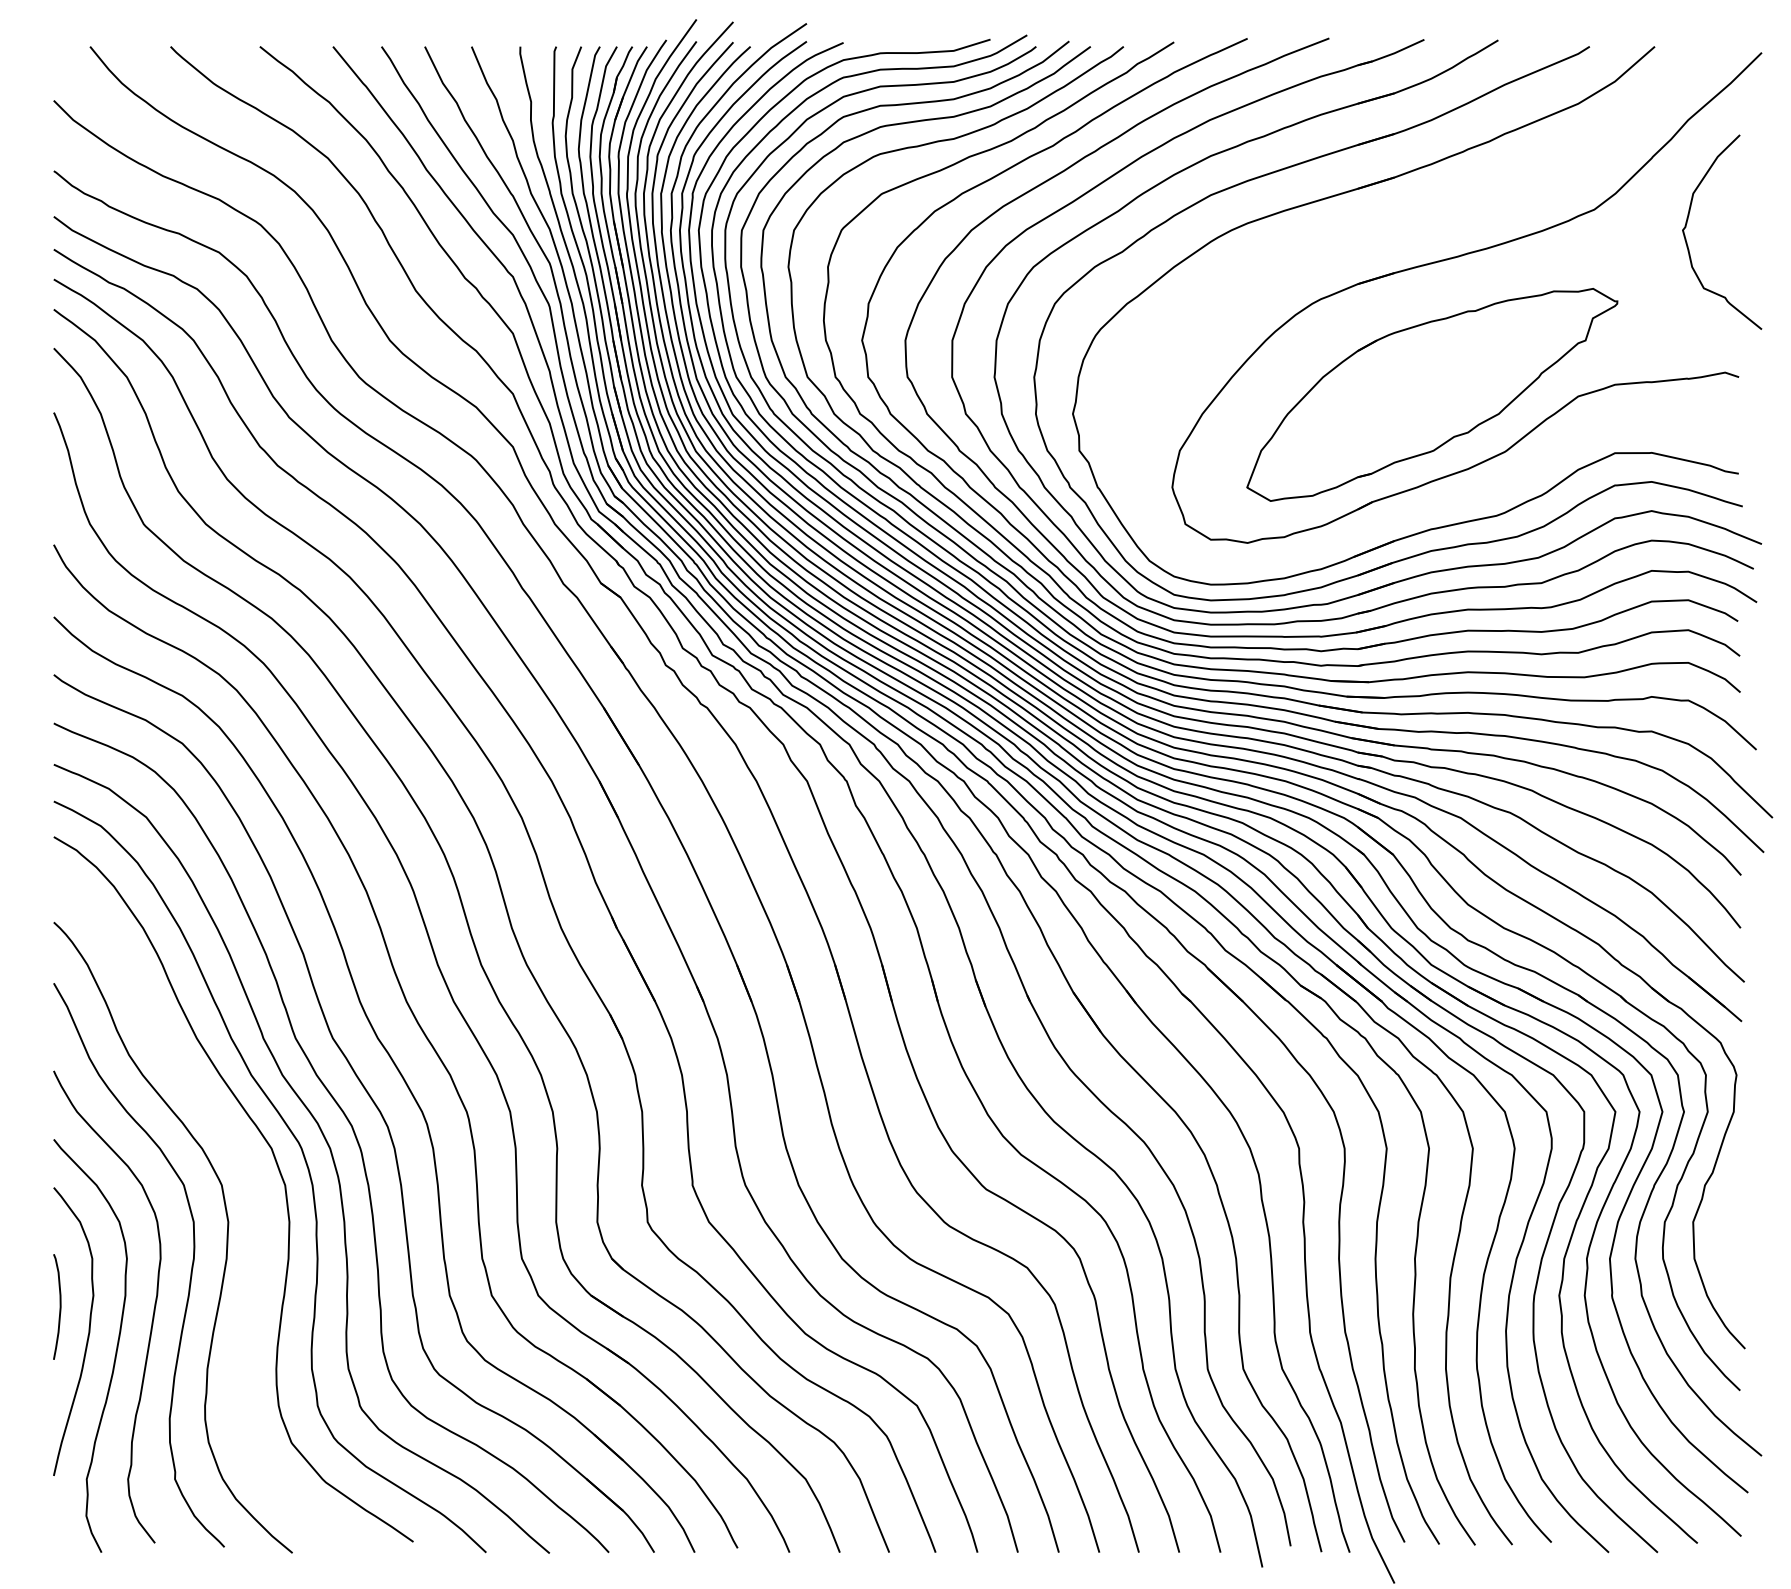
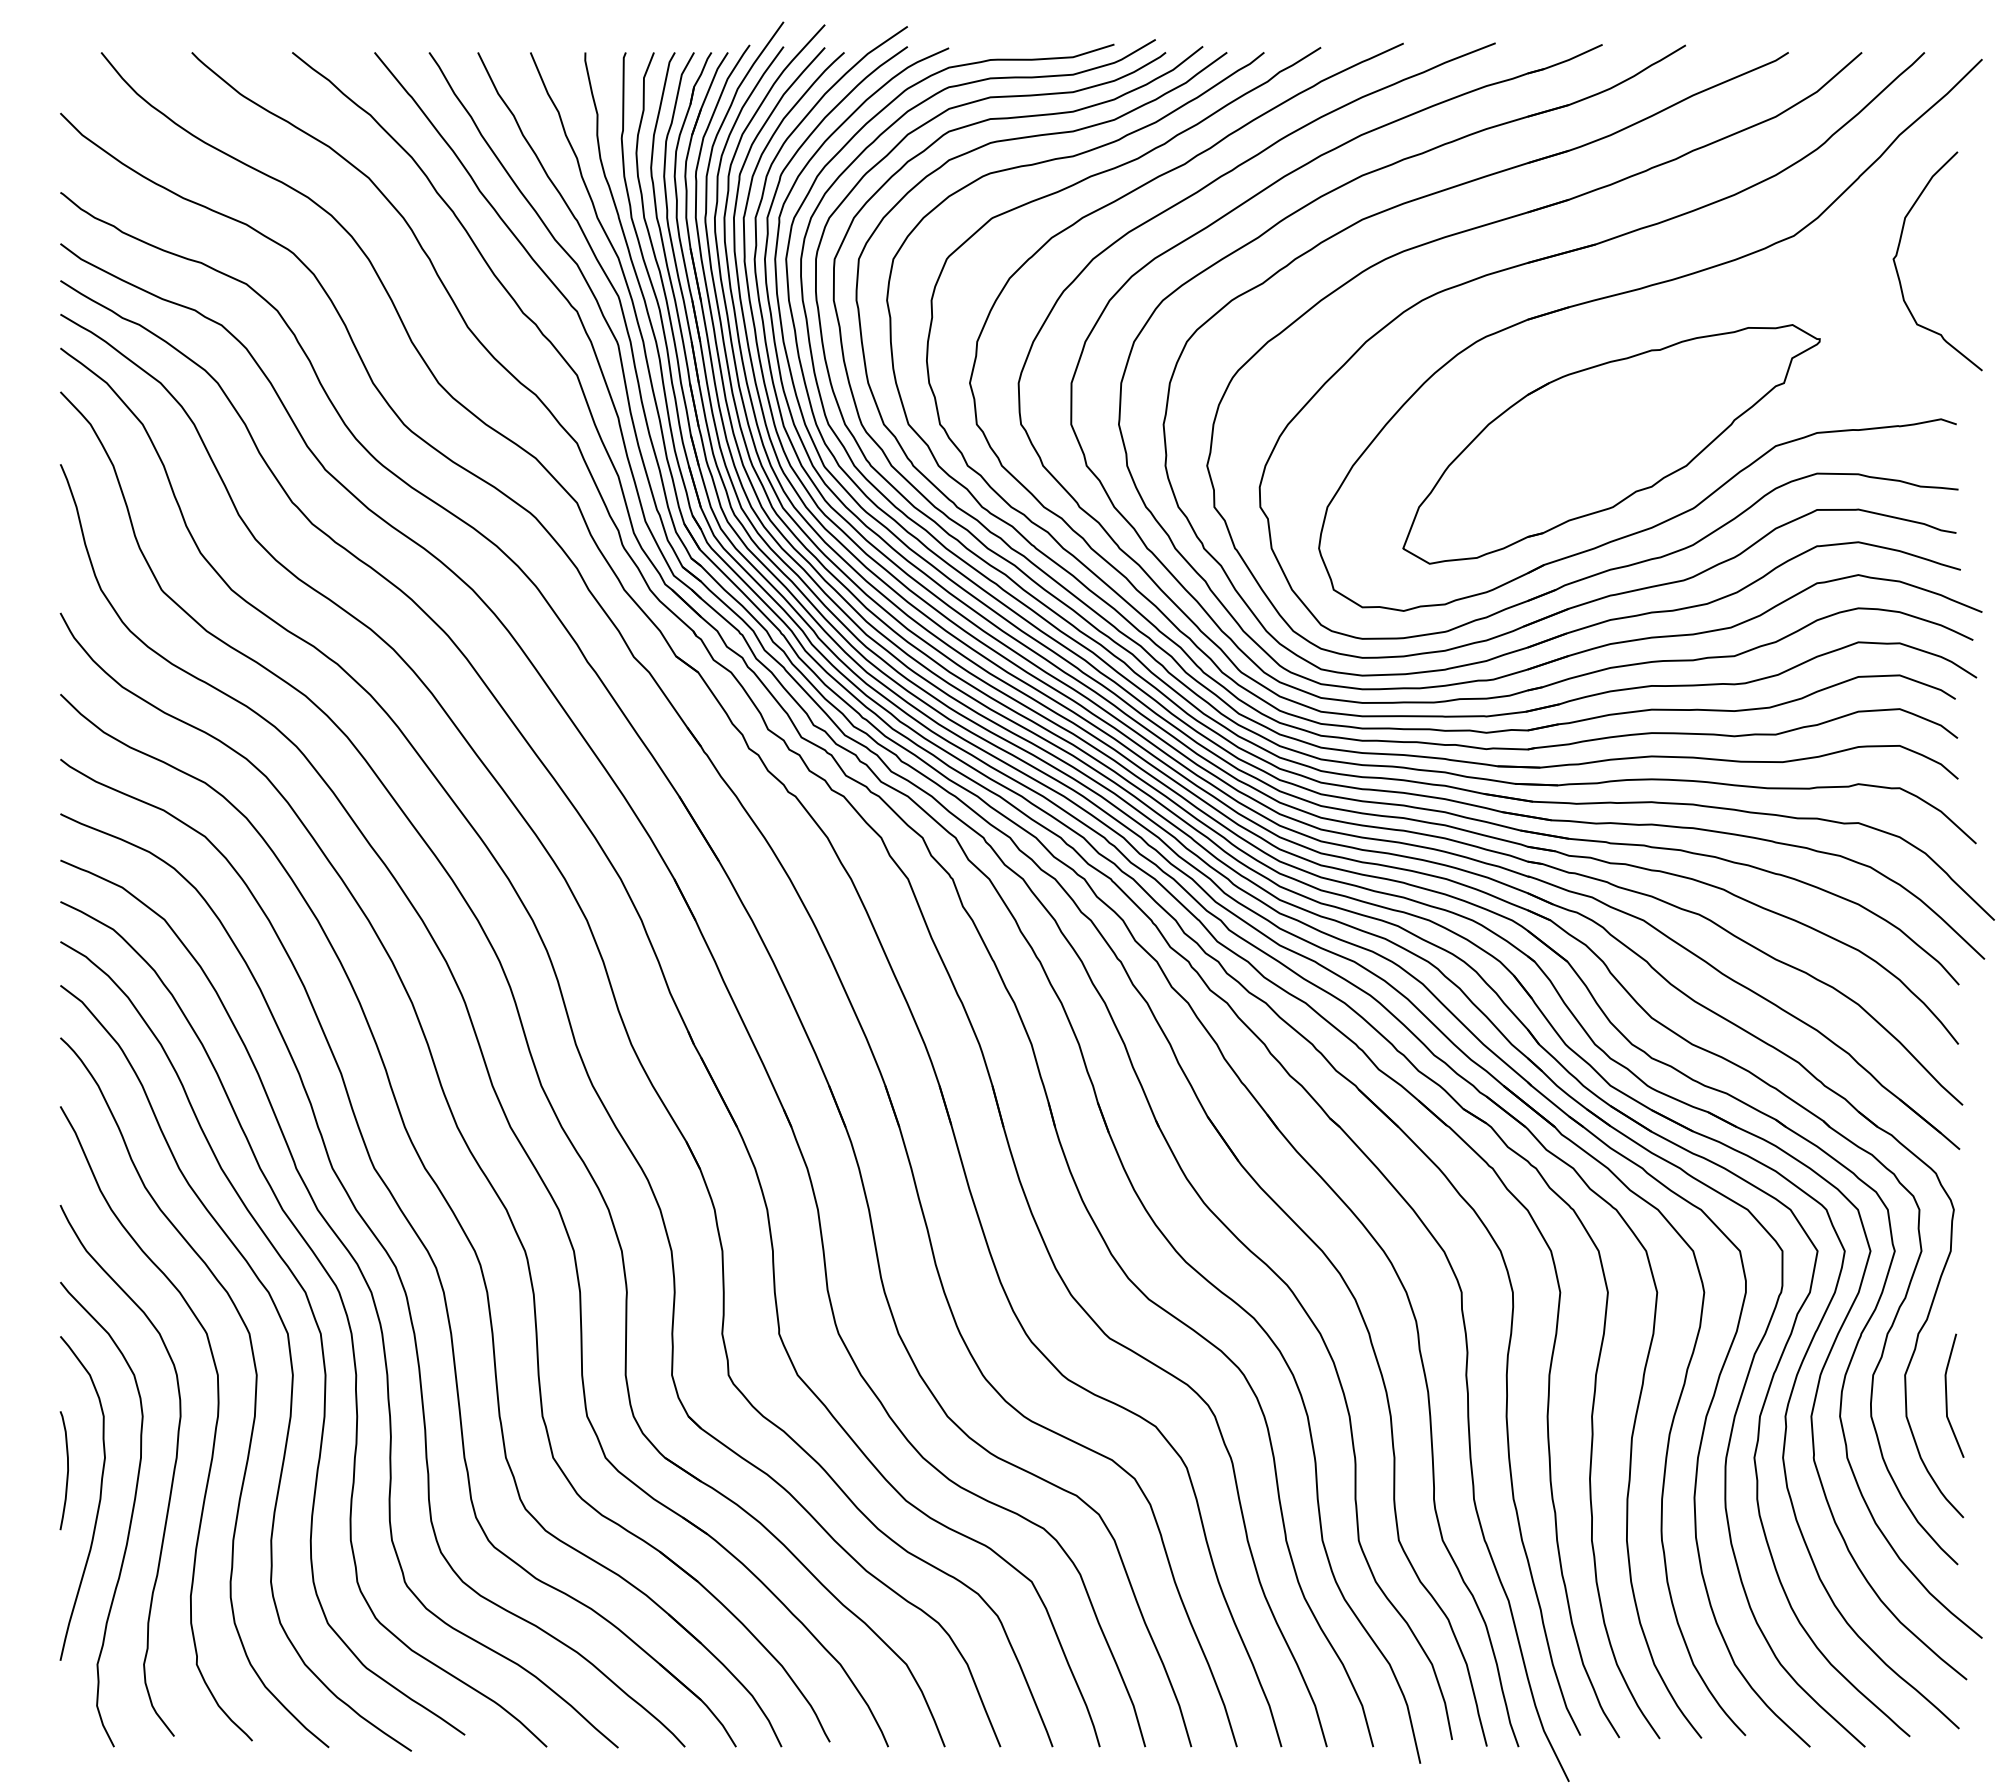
part: (1406, 221) -> (1582, 249), added
curve: (258, 1213) -> (290, 1365), added
line: (1730, 1240) -> (1947, 1395), added

